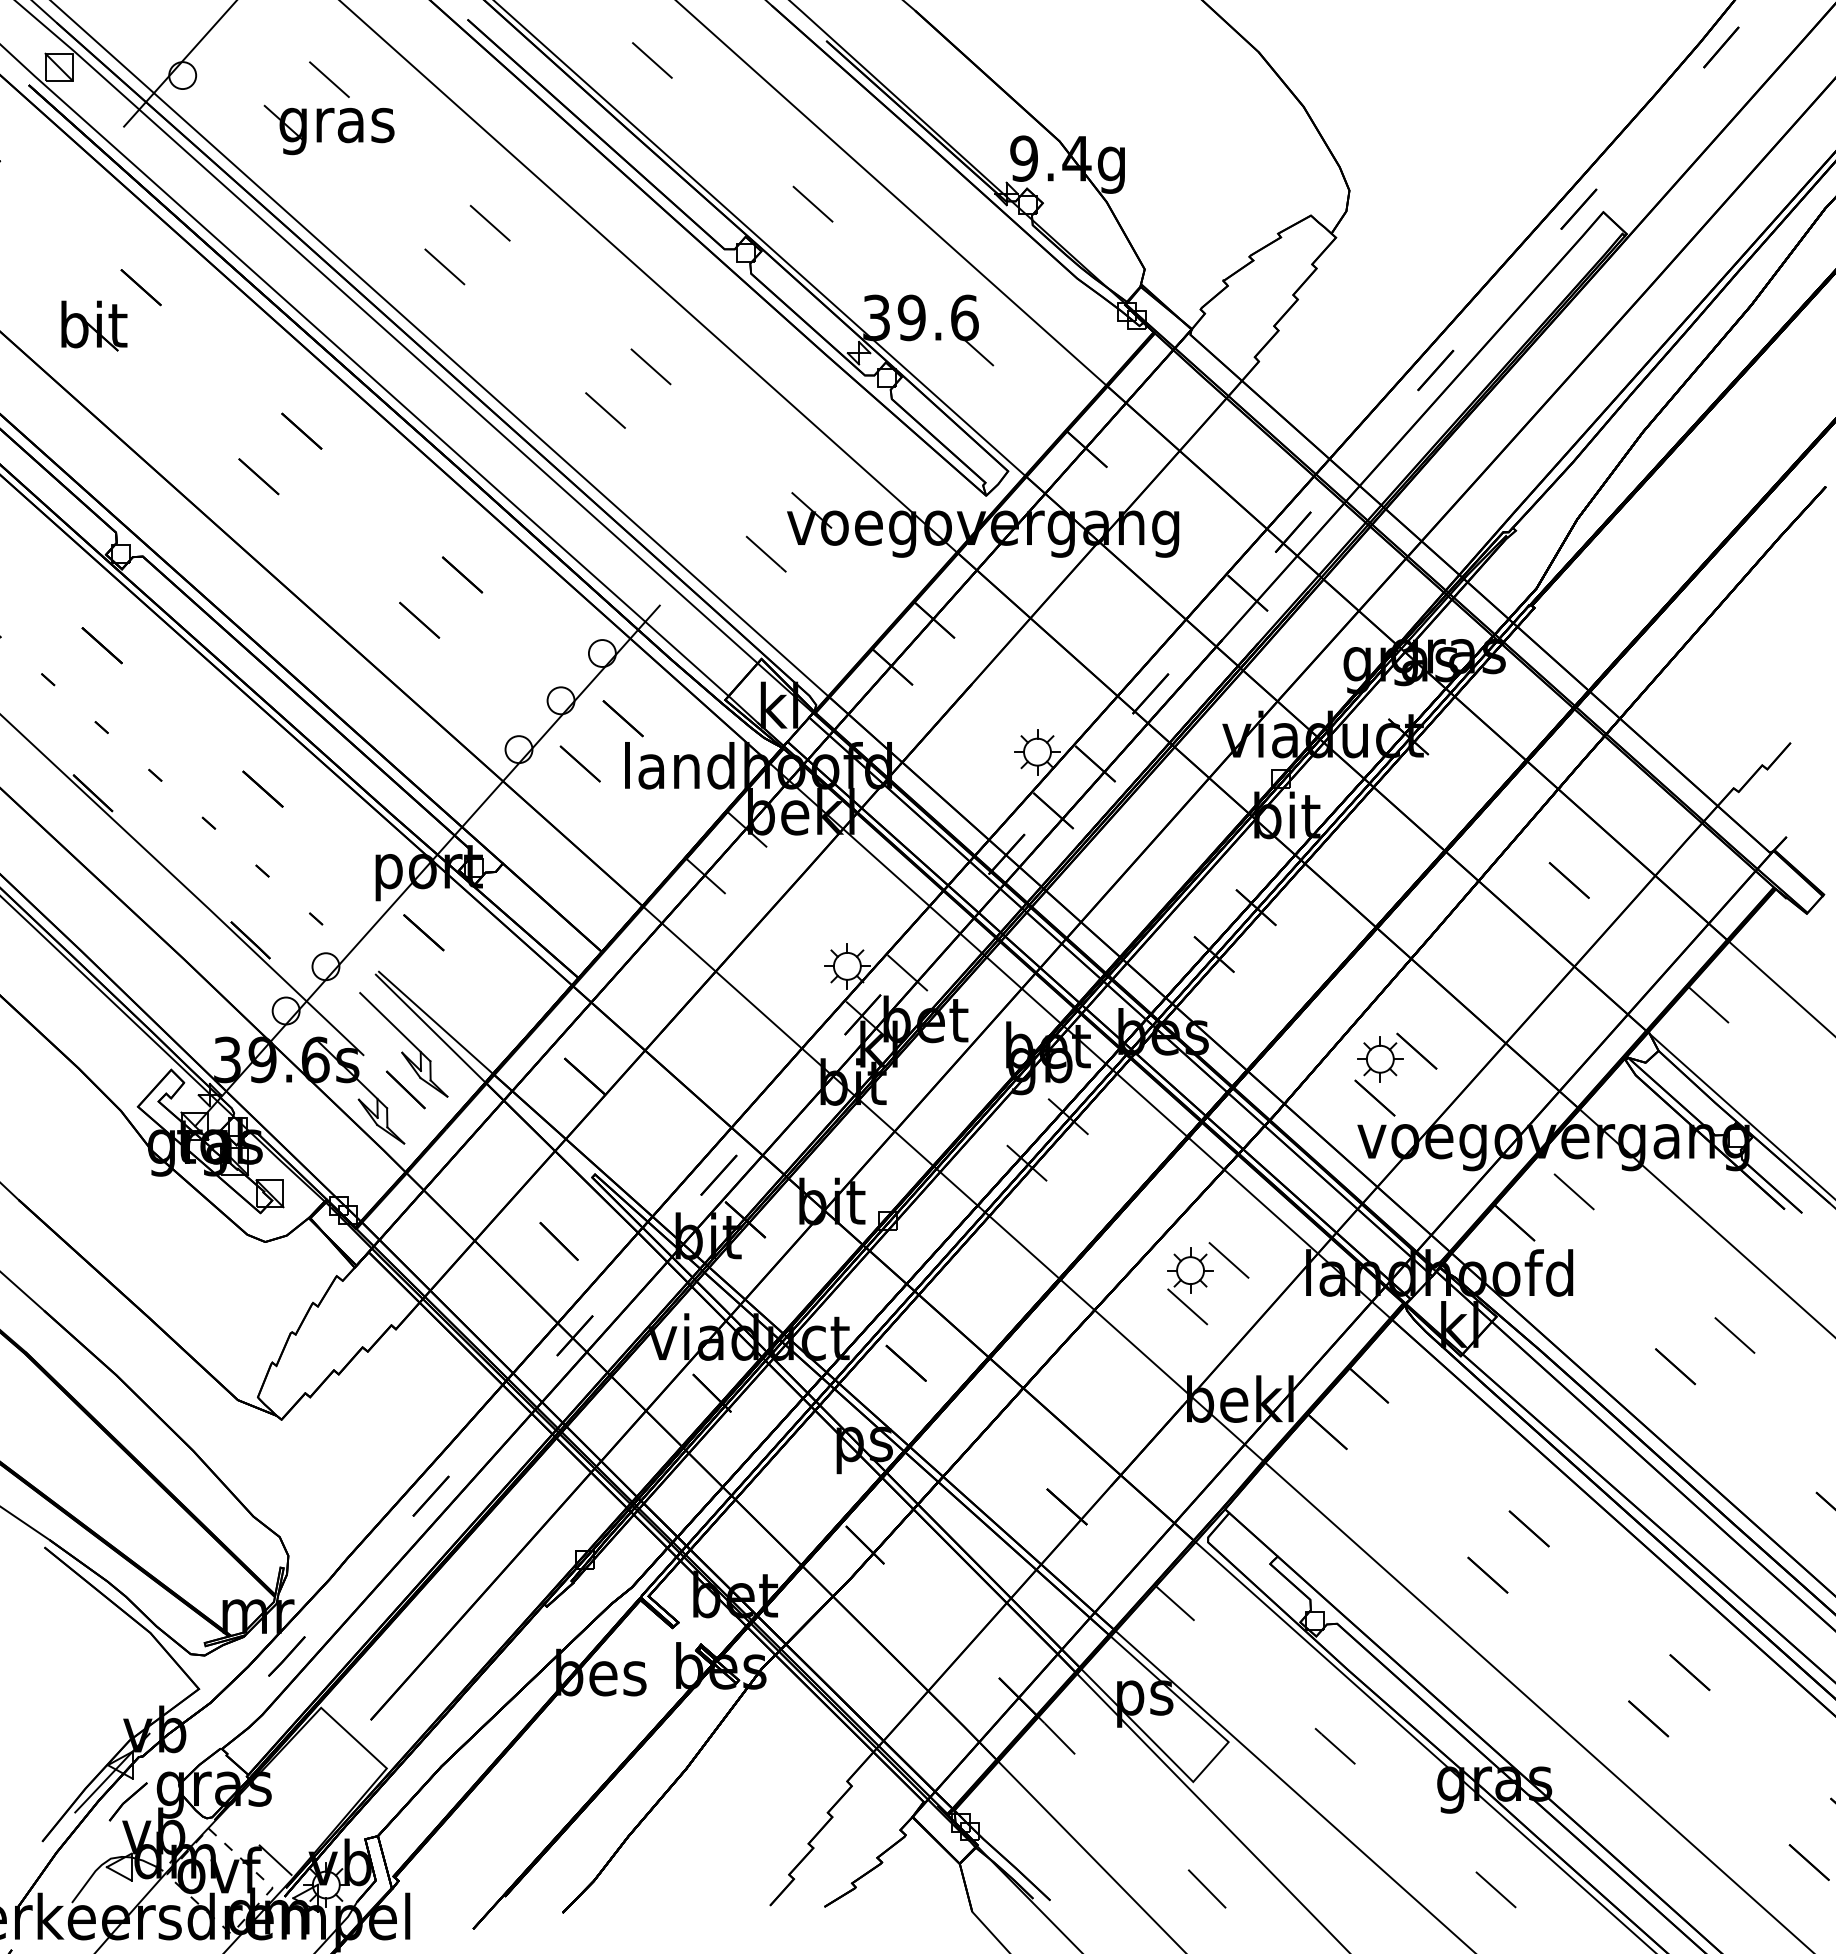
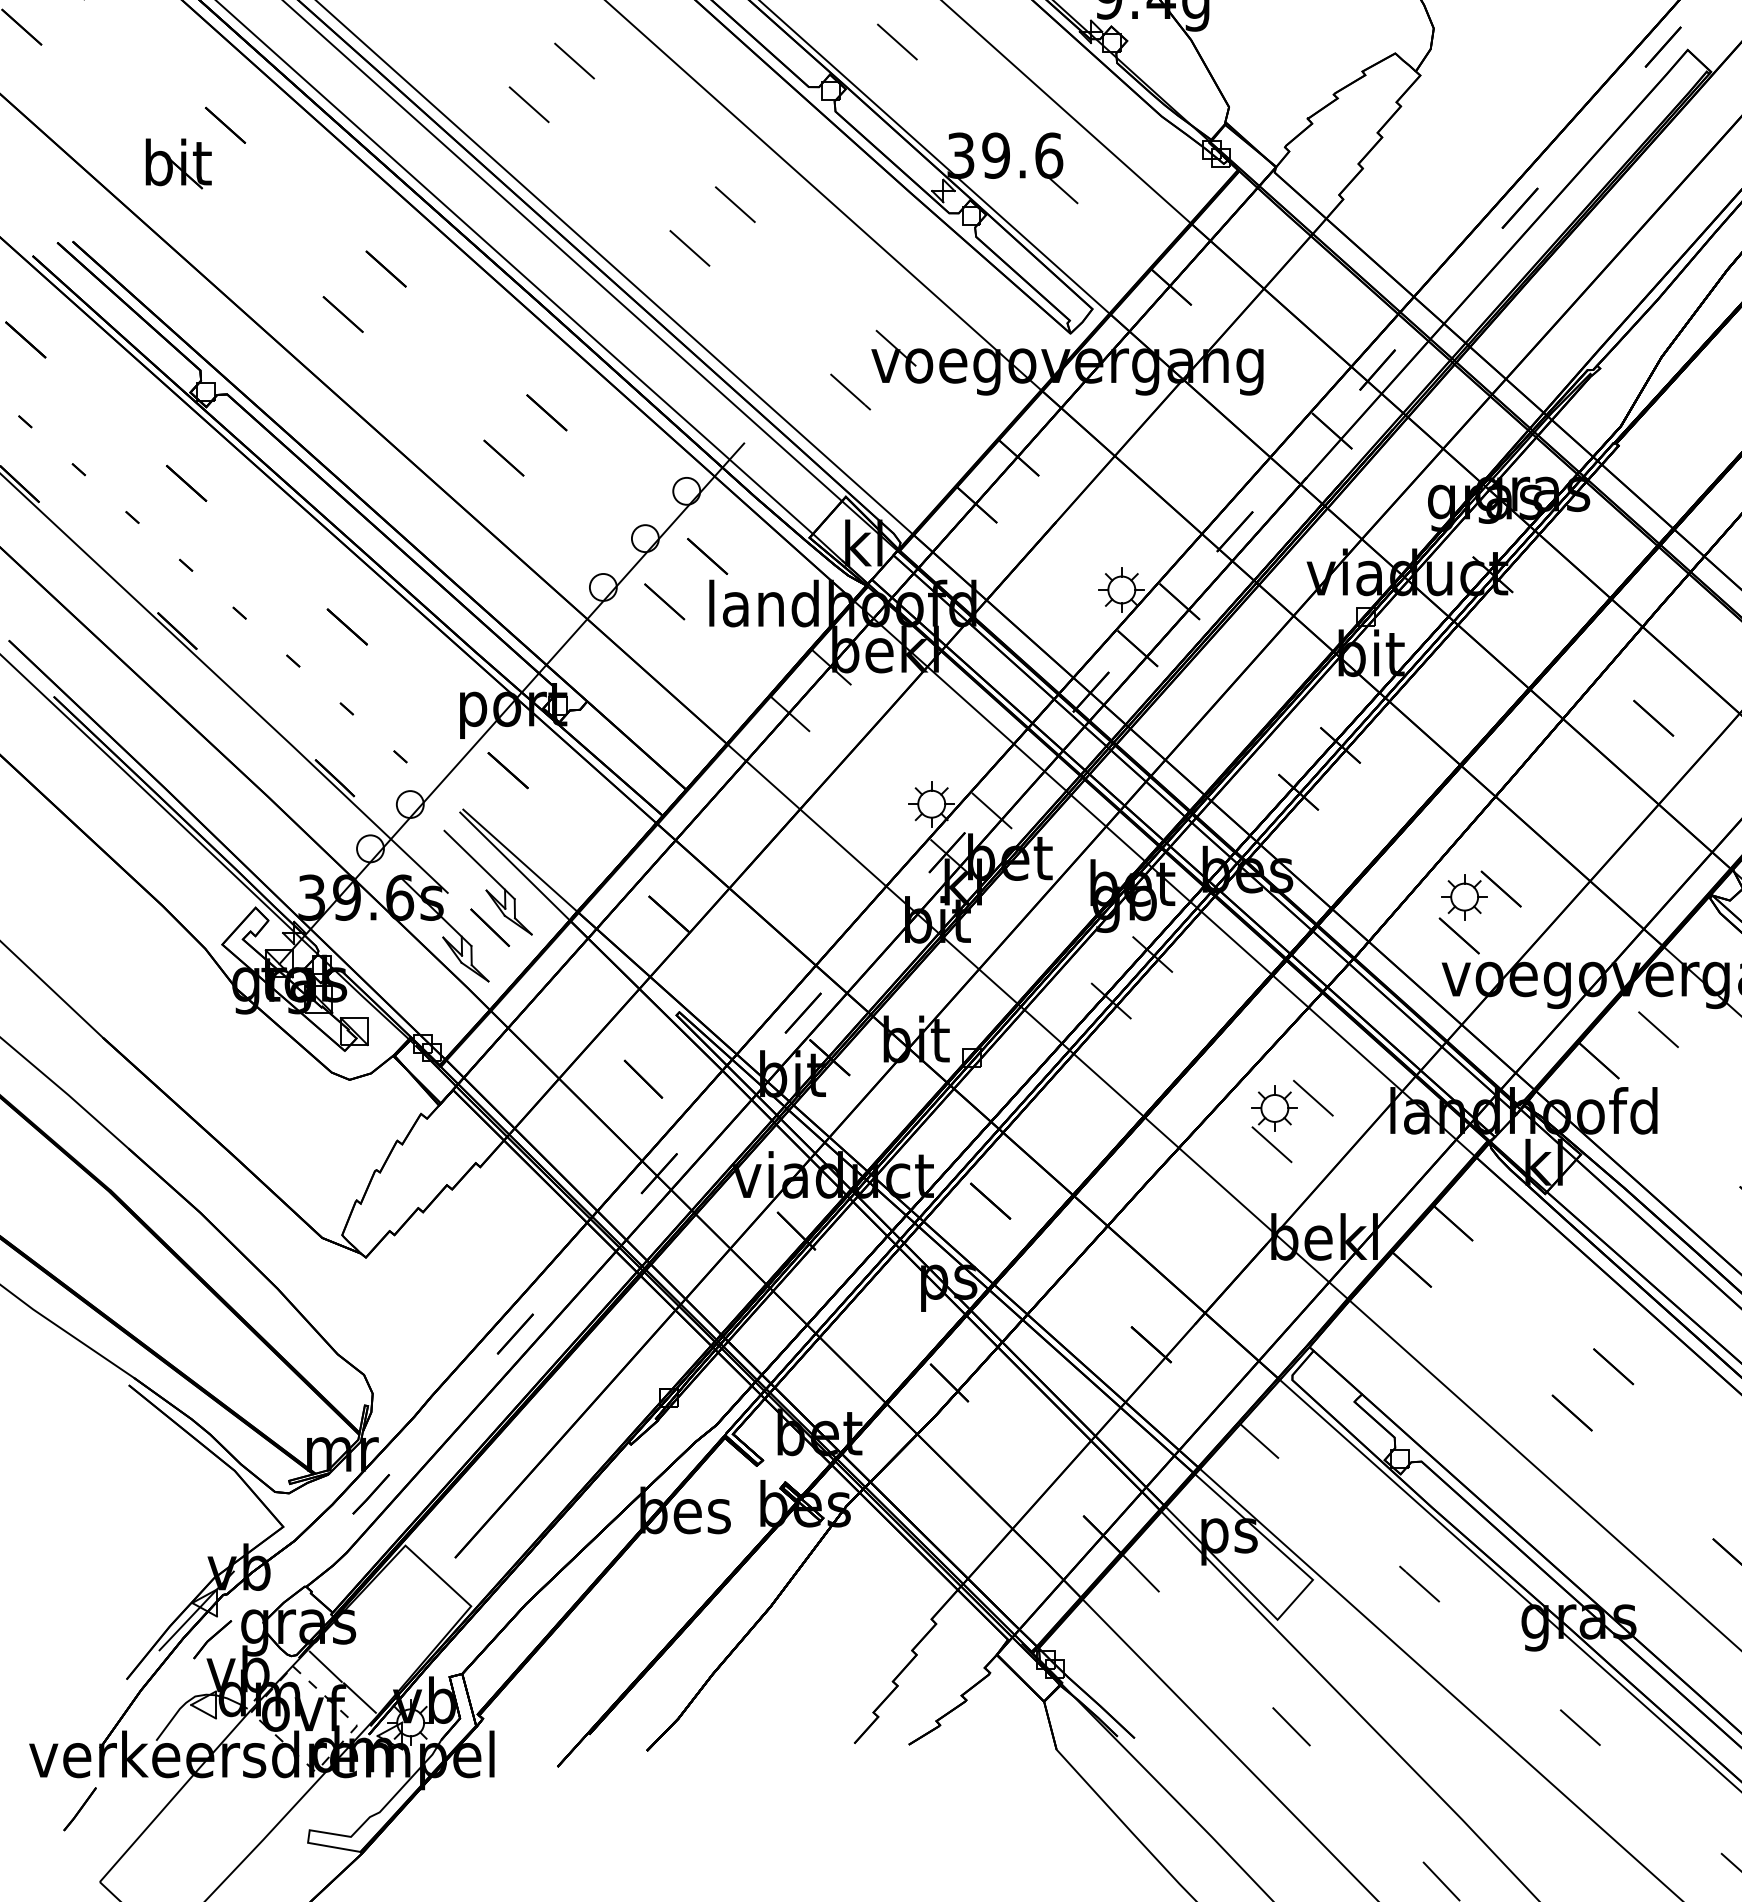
line: (241, 1828) -> (325, 1666), added

